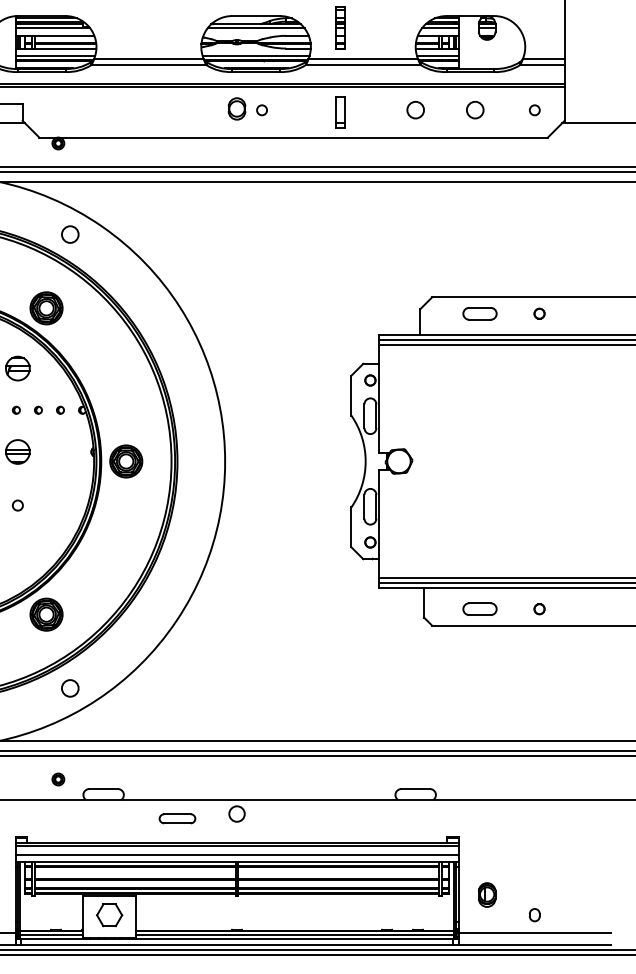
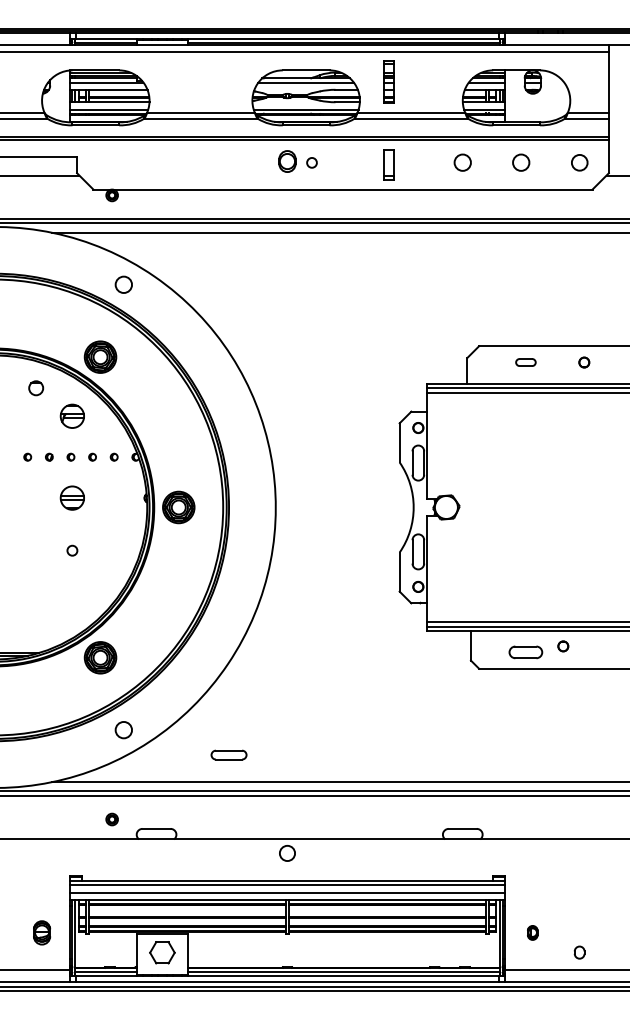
circle: (534, 109) -> (579, 162), size x1.6
part: (479, 313) -> (525, 362), size x0.6
circle: (539, 609) -> (563, 646), moved
part: (176, 818) -> (228, 754), moved
part: (486, 894) -> (532, 932), size x0.6

